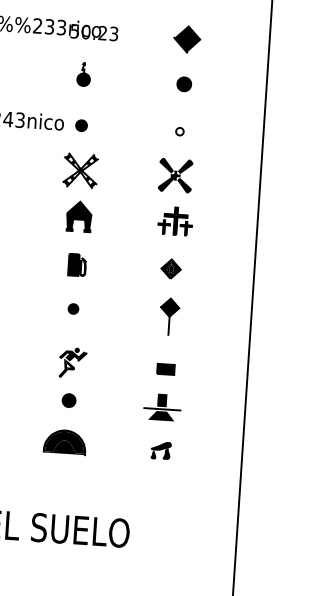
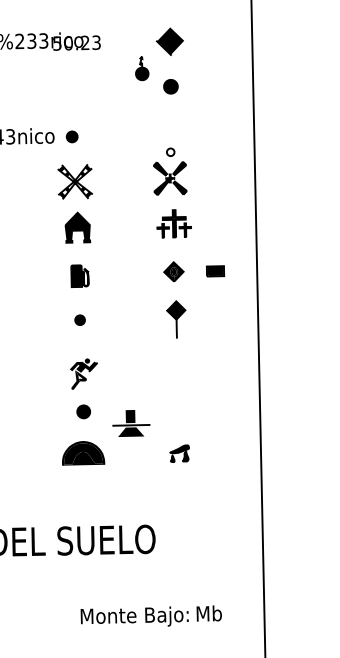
part: (84, 74) -> (142, 68), moved
part: (179, 130) -> (170, 151), moved
part: (165, 369) -> (215, 271), moved
part: (162, 407) -> (131, 423), moved

